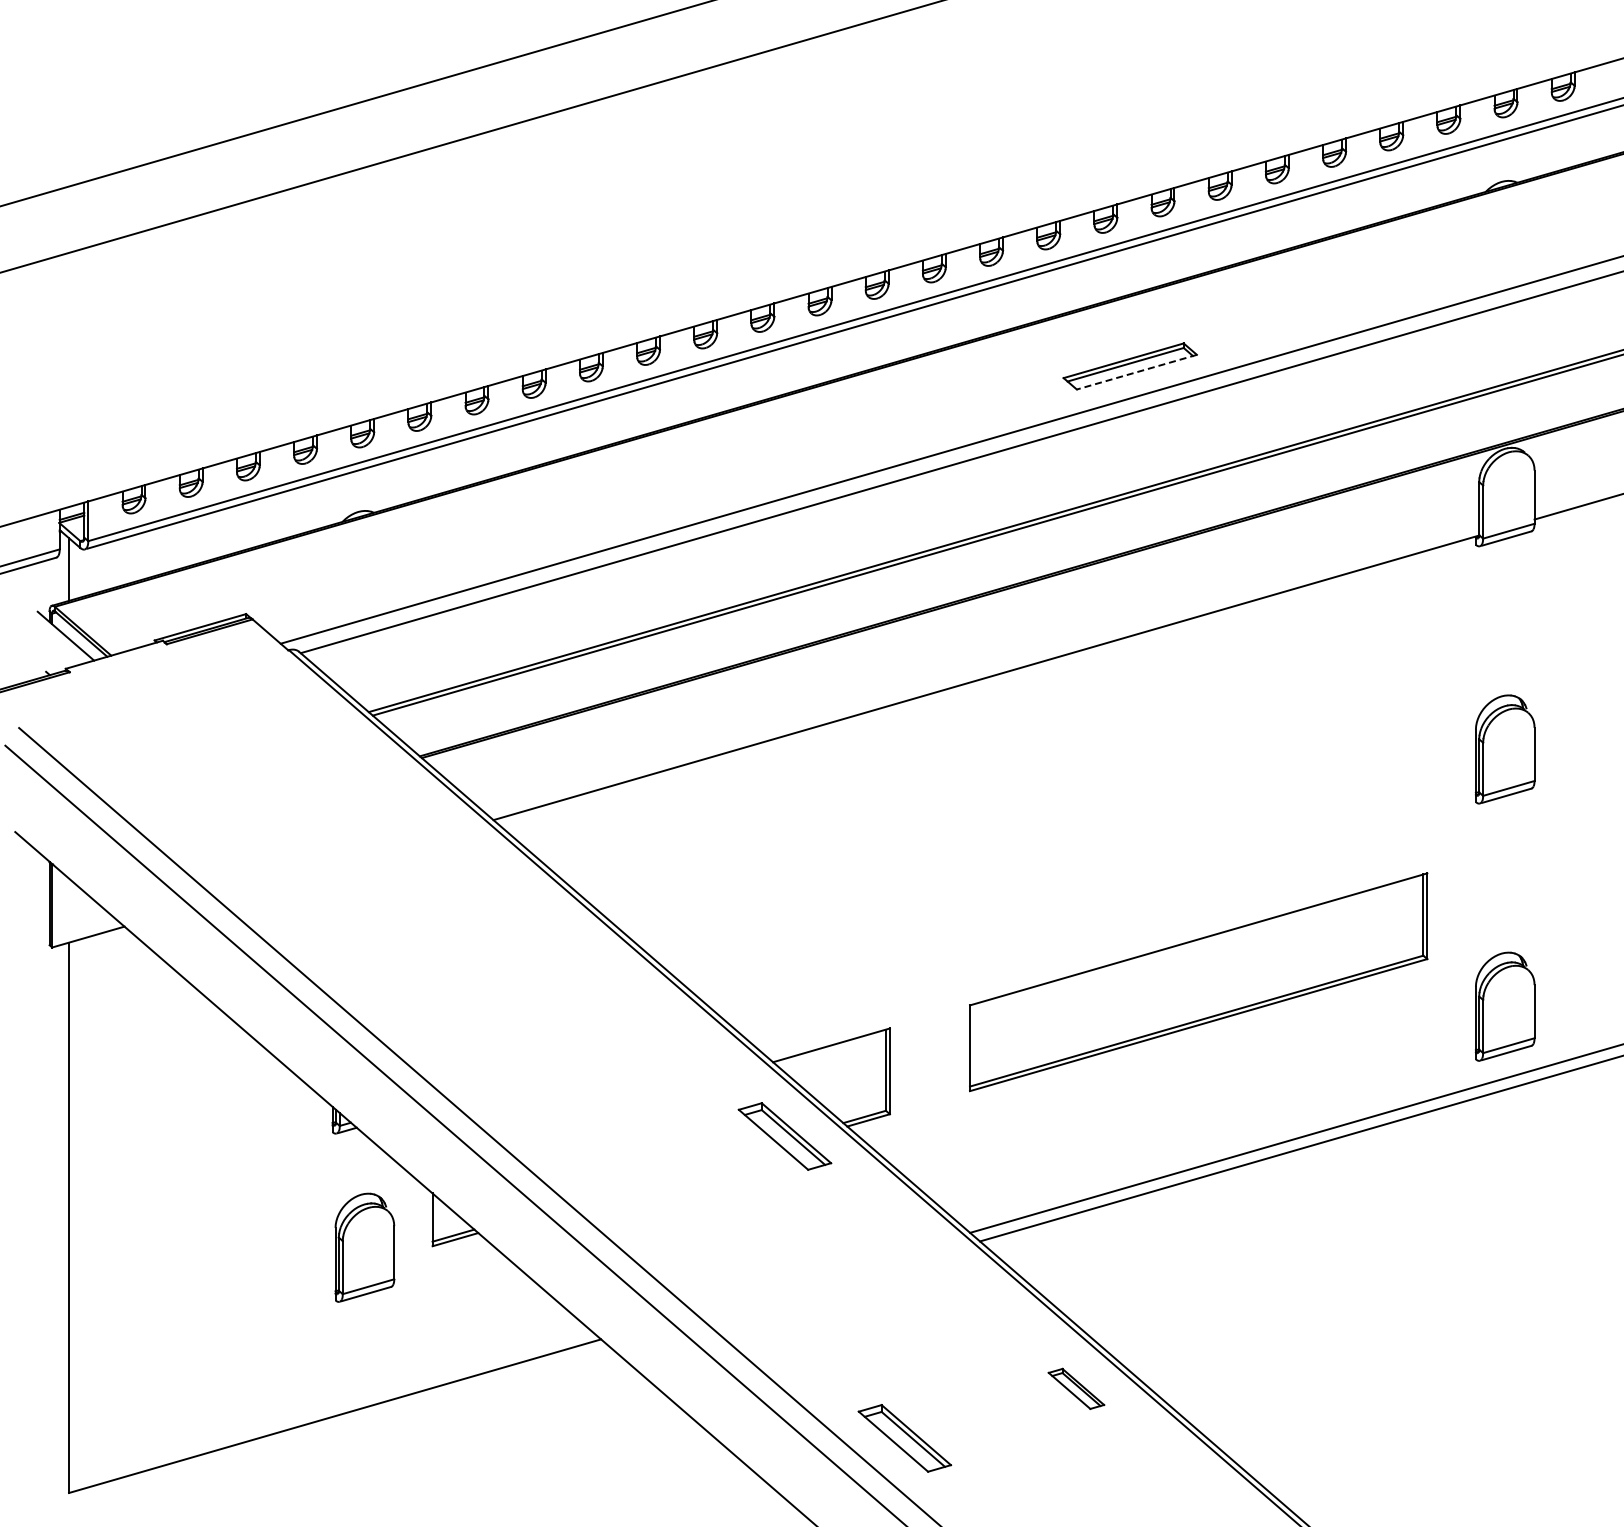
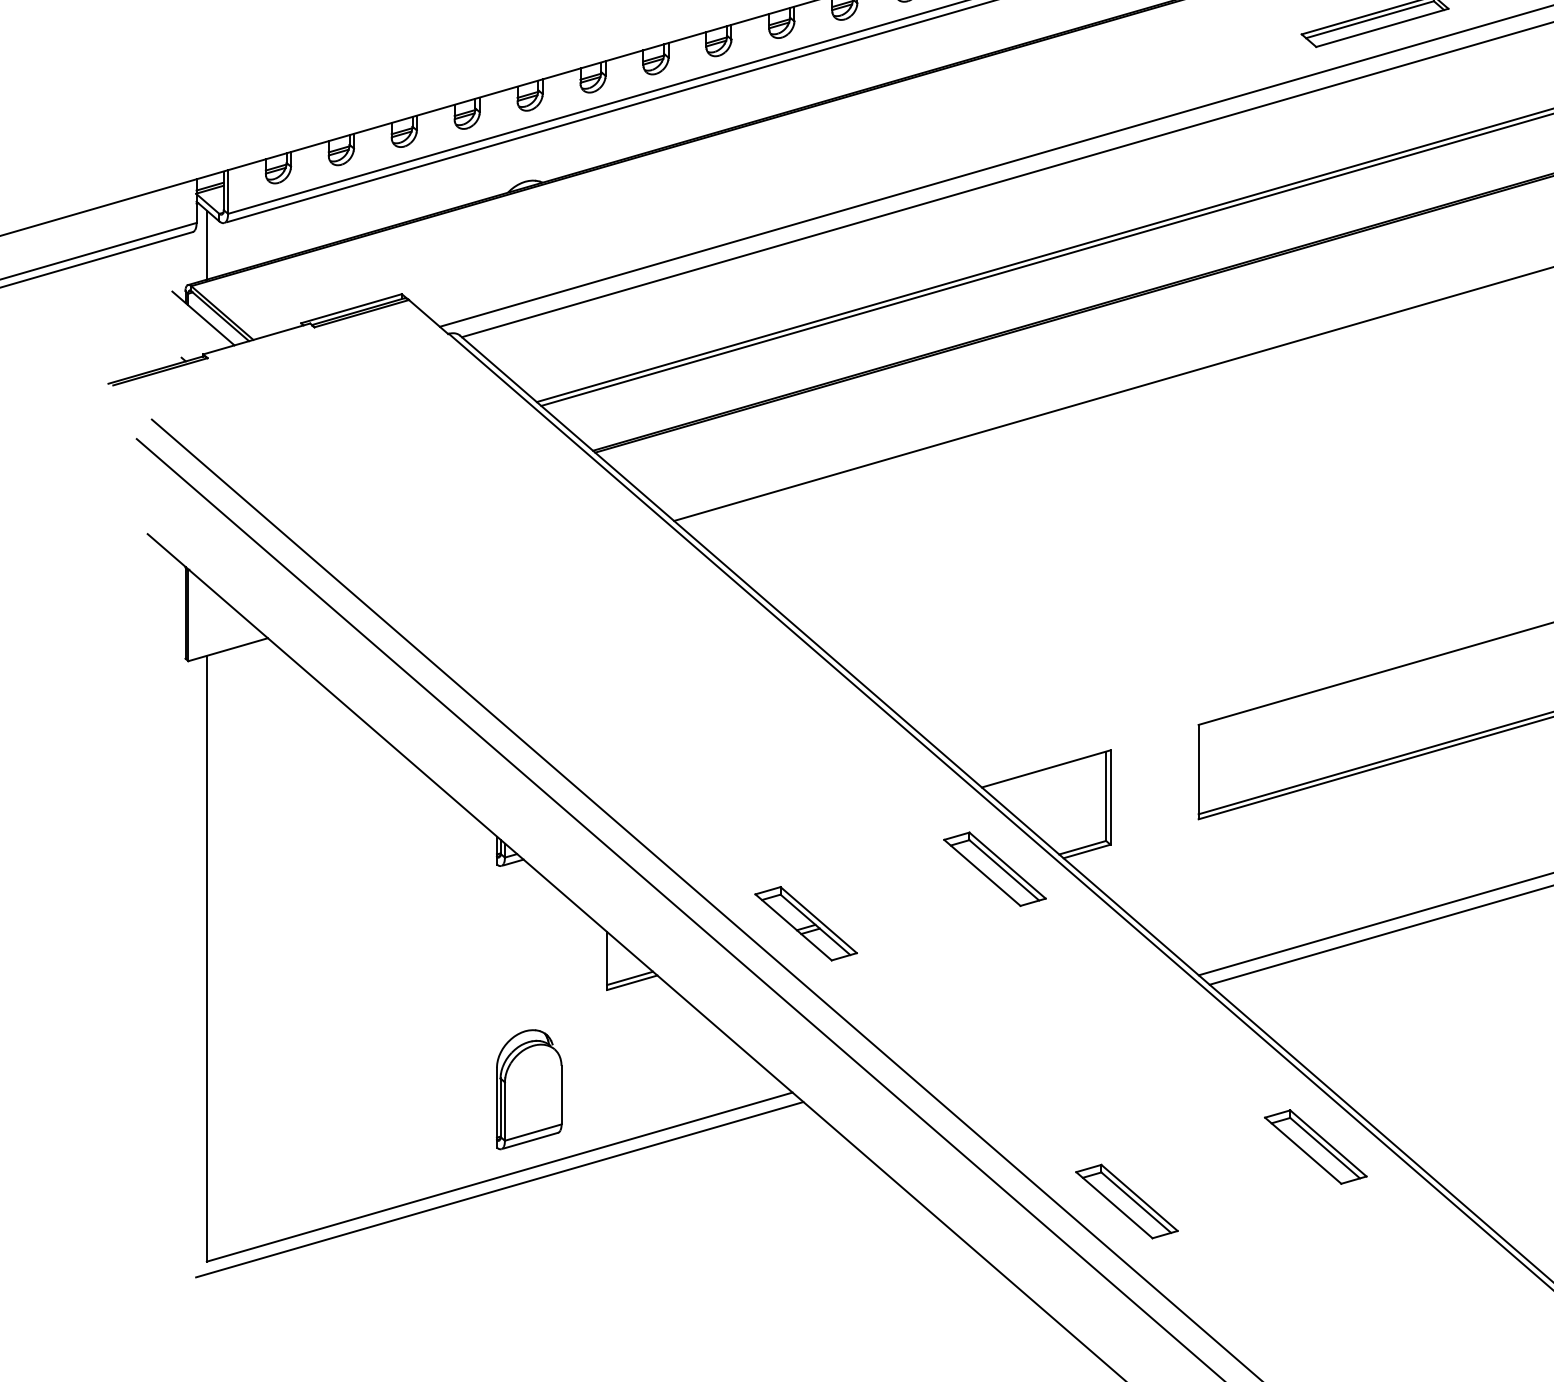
line: (1136, 372) -> (1381, 28), dashed -> solid
part: (613, 1185) -> (806, 923), added
part: (364, 1247) -> (528, 1089), moved
part: (1076, 1388) -> (1315, 1146), size x1.67
line: (335, 1427) -> (500, 1189), added

